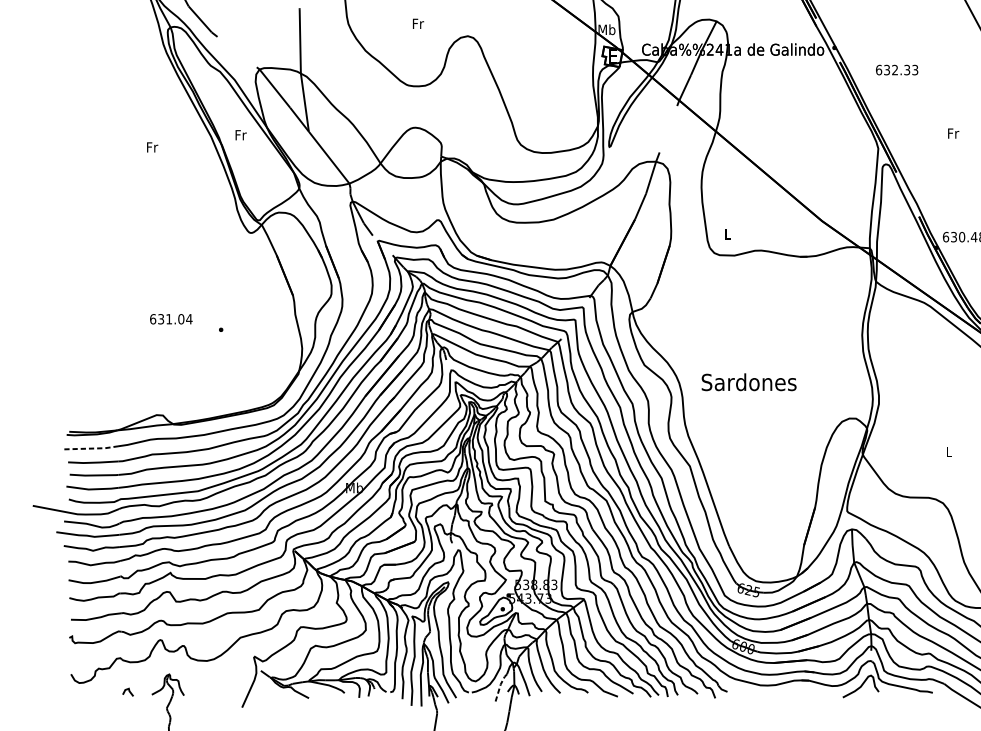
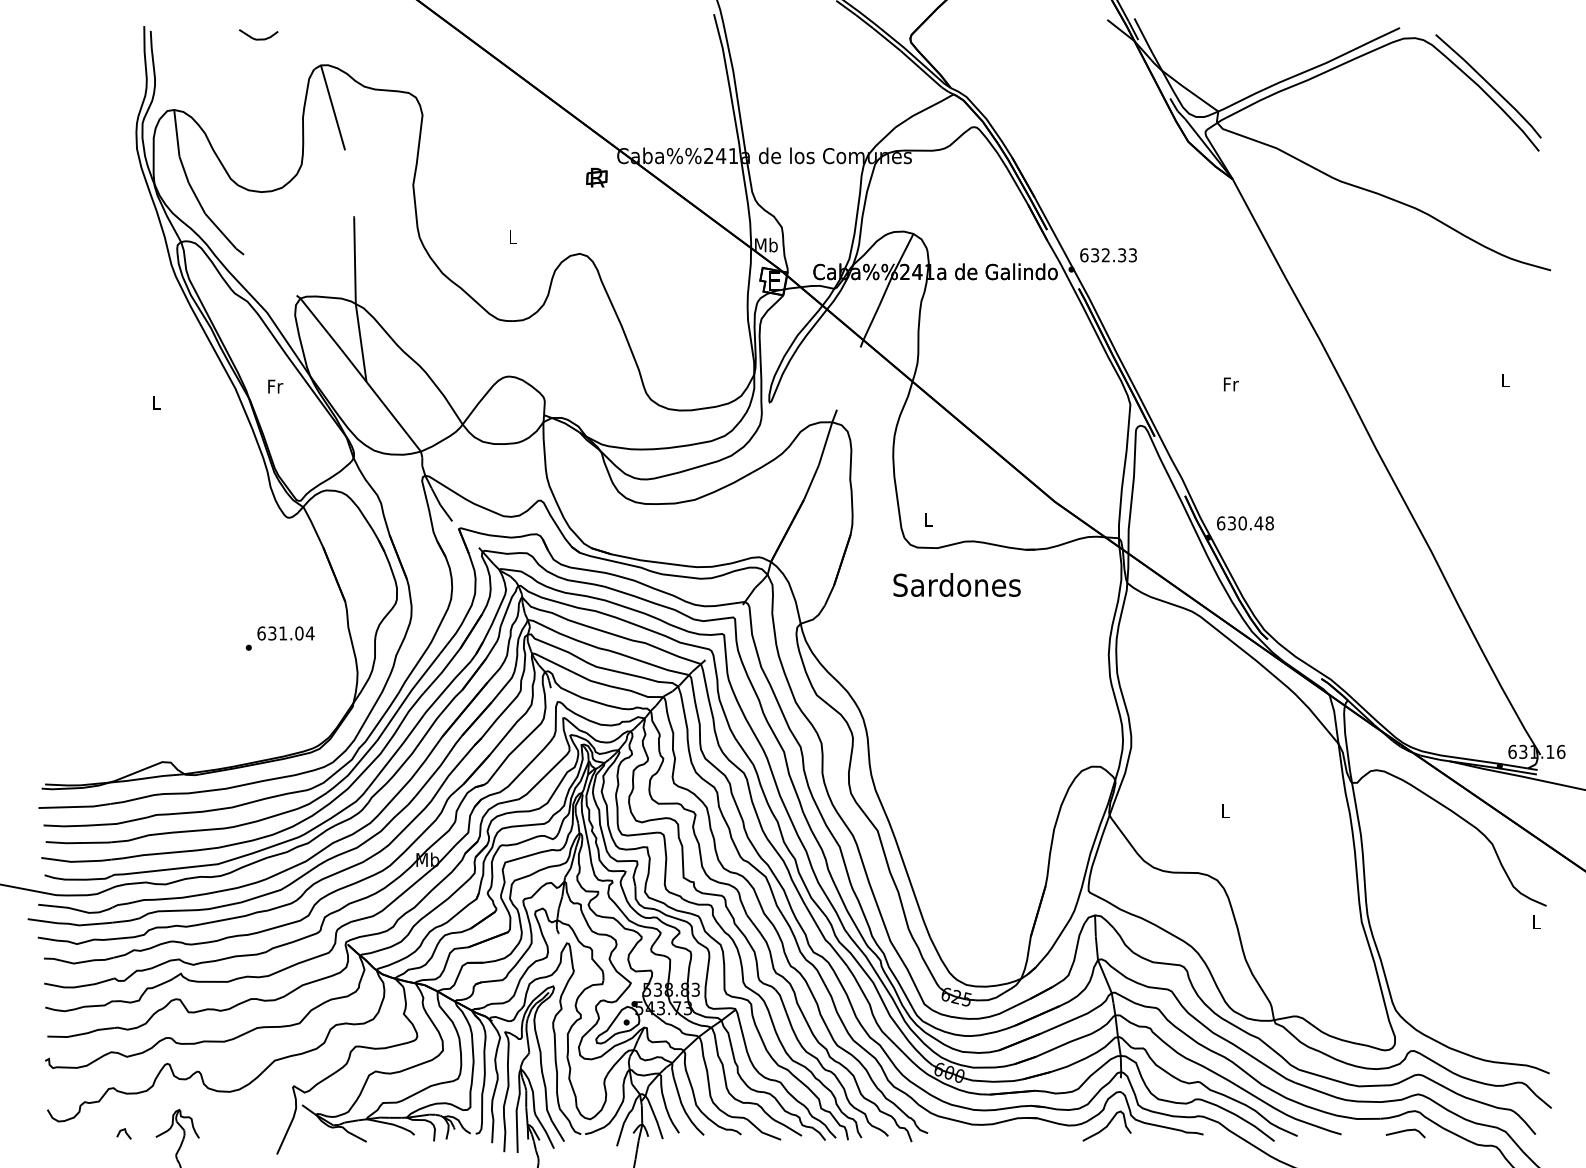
text: (418, 24) -> (513, 237), Fr -> L
text: (897, 70) -> (1108, 255), moved
text: (152, 147) -> (156, 402), Fr -> L
text: (170, 319) -> (285, 633), moved
text: (748, 381) -> (956, 584), moved
line: (91, 448) -> (75, 807), dashed -> solid
line: (500, 686) -> (623, 1126), dashed -> solid

